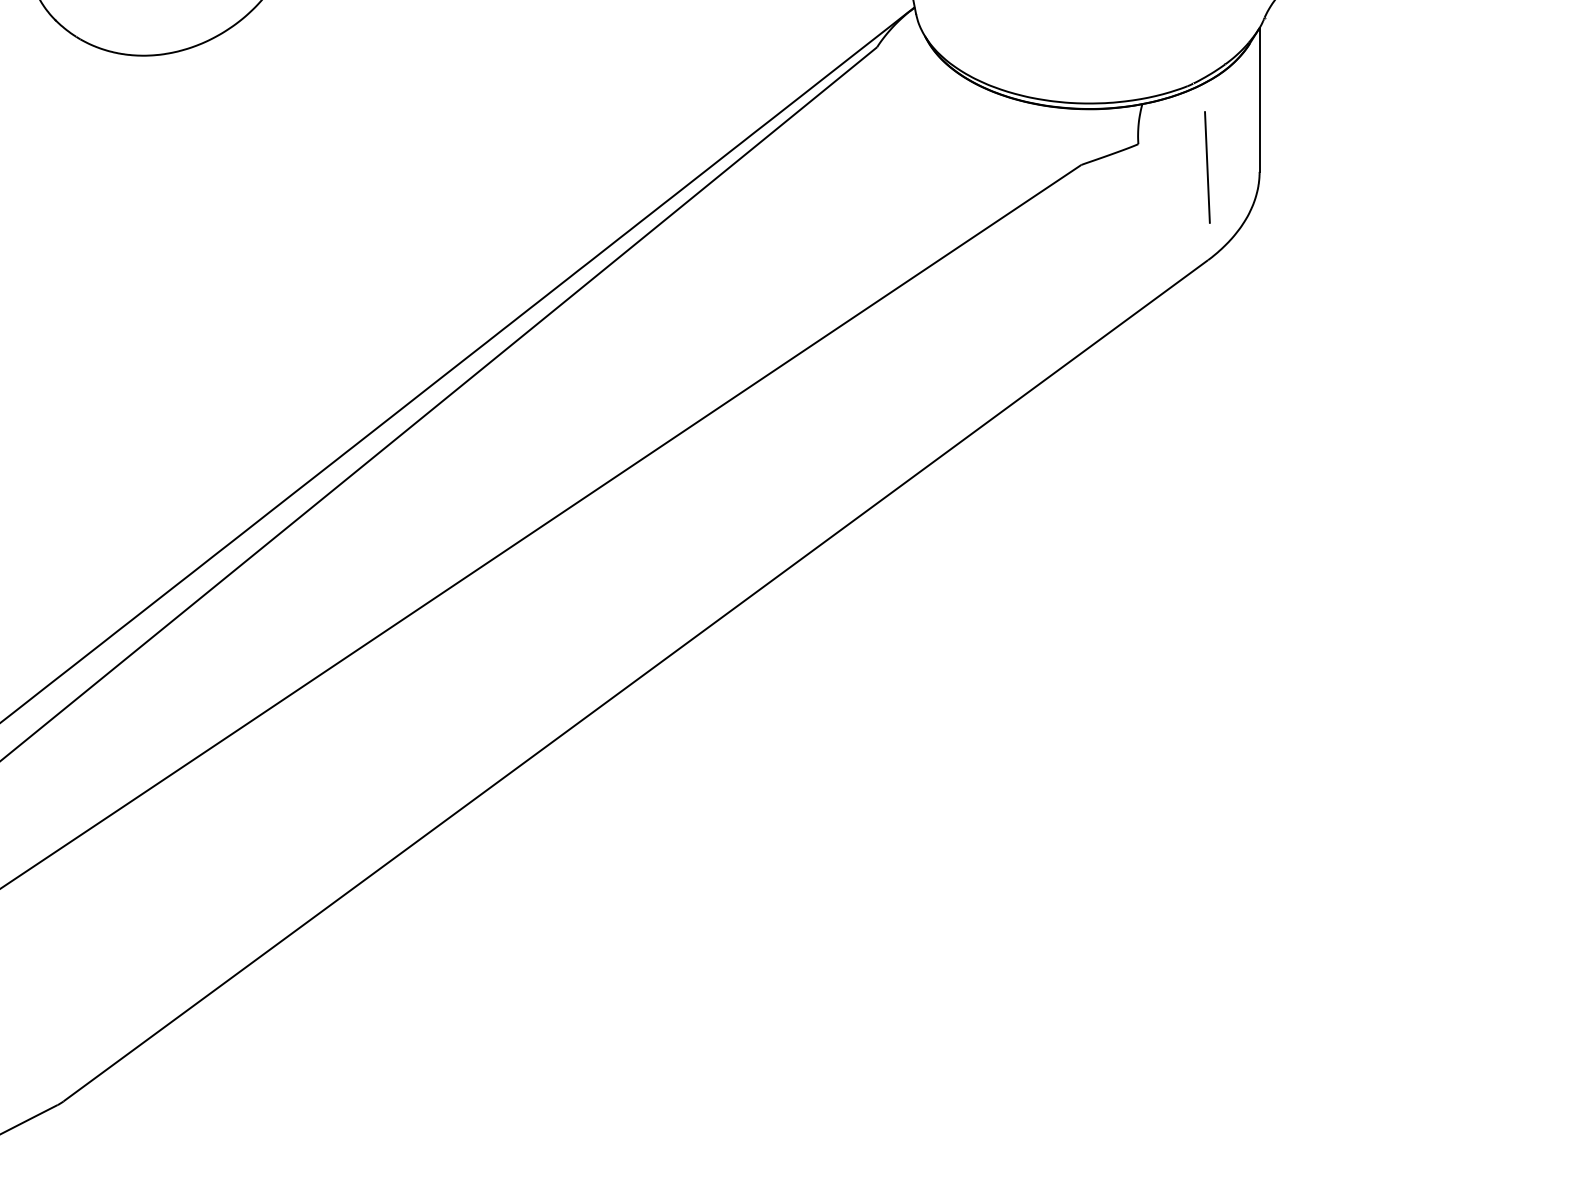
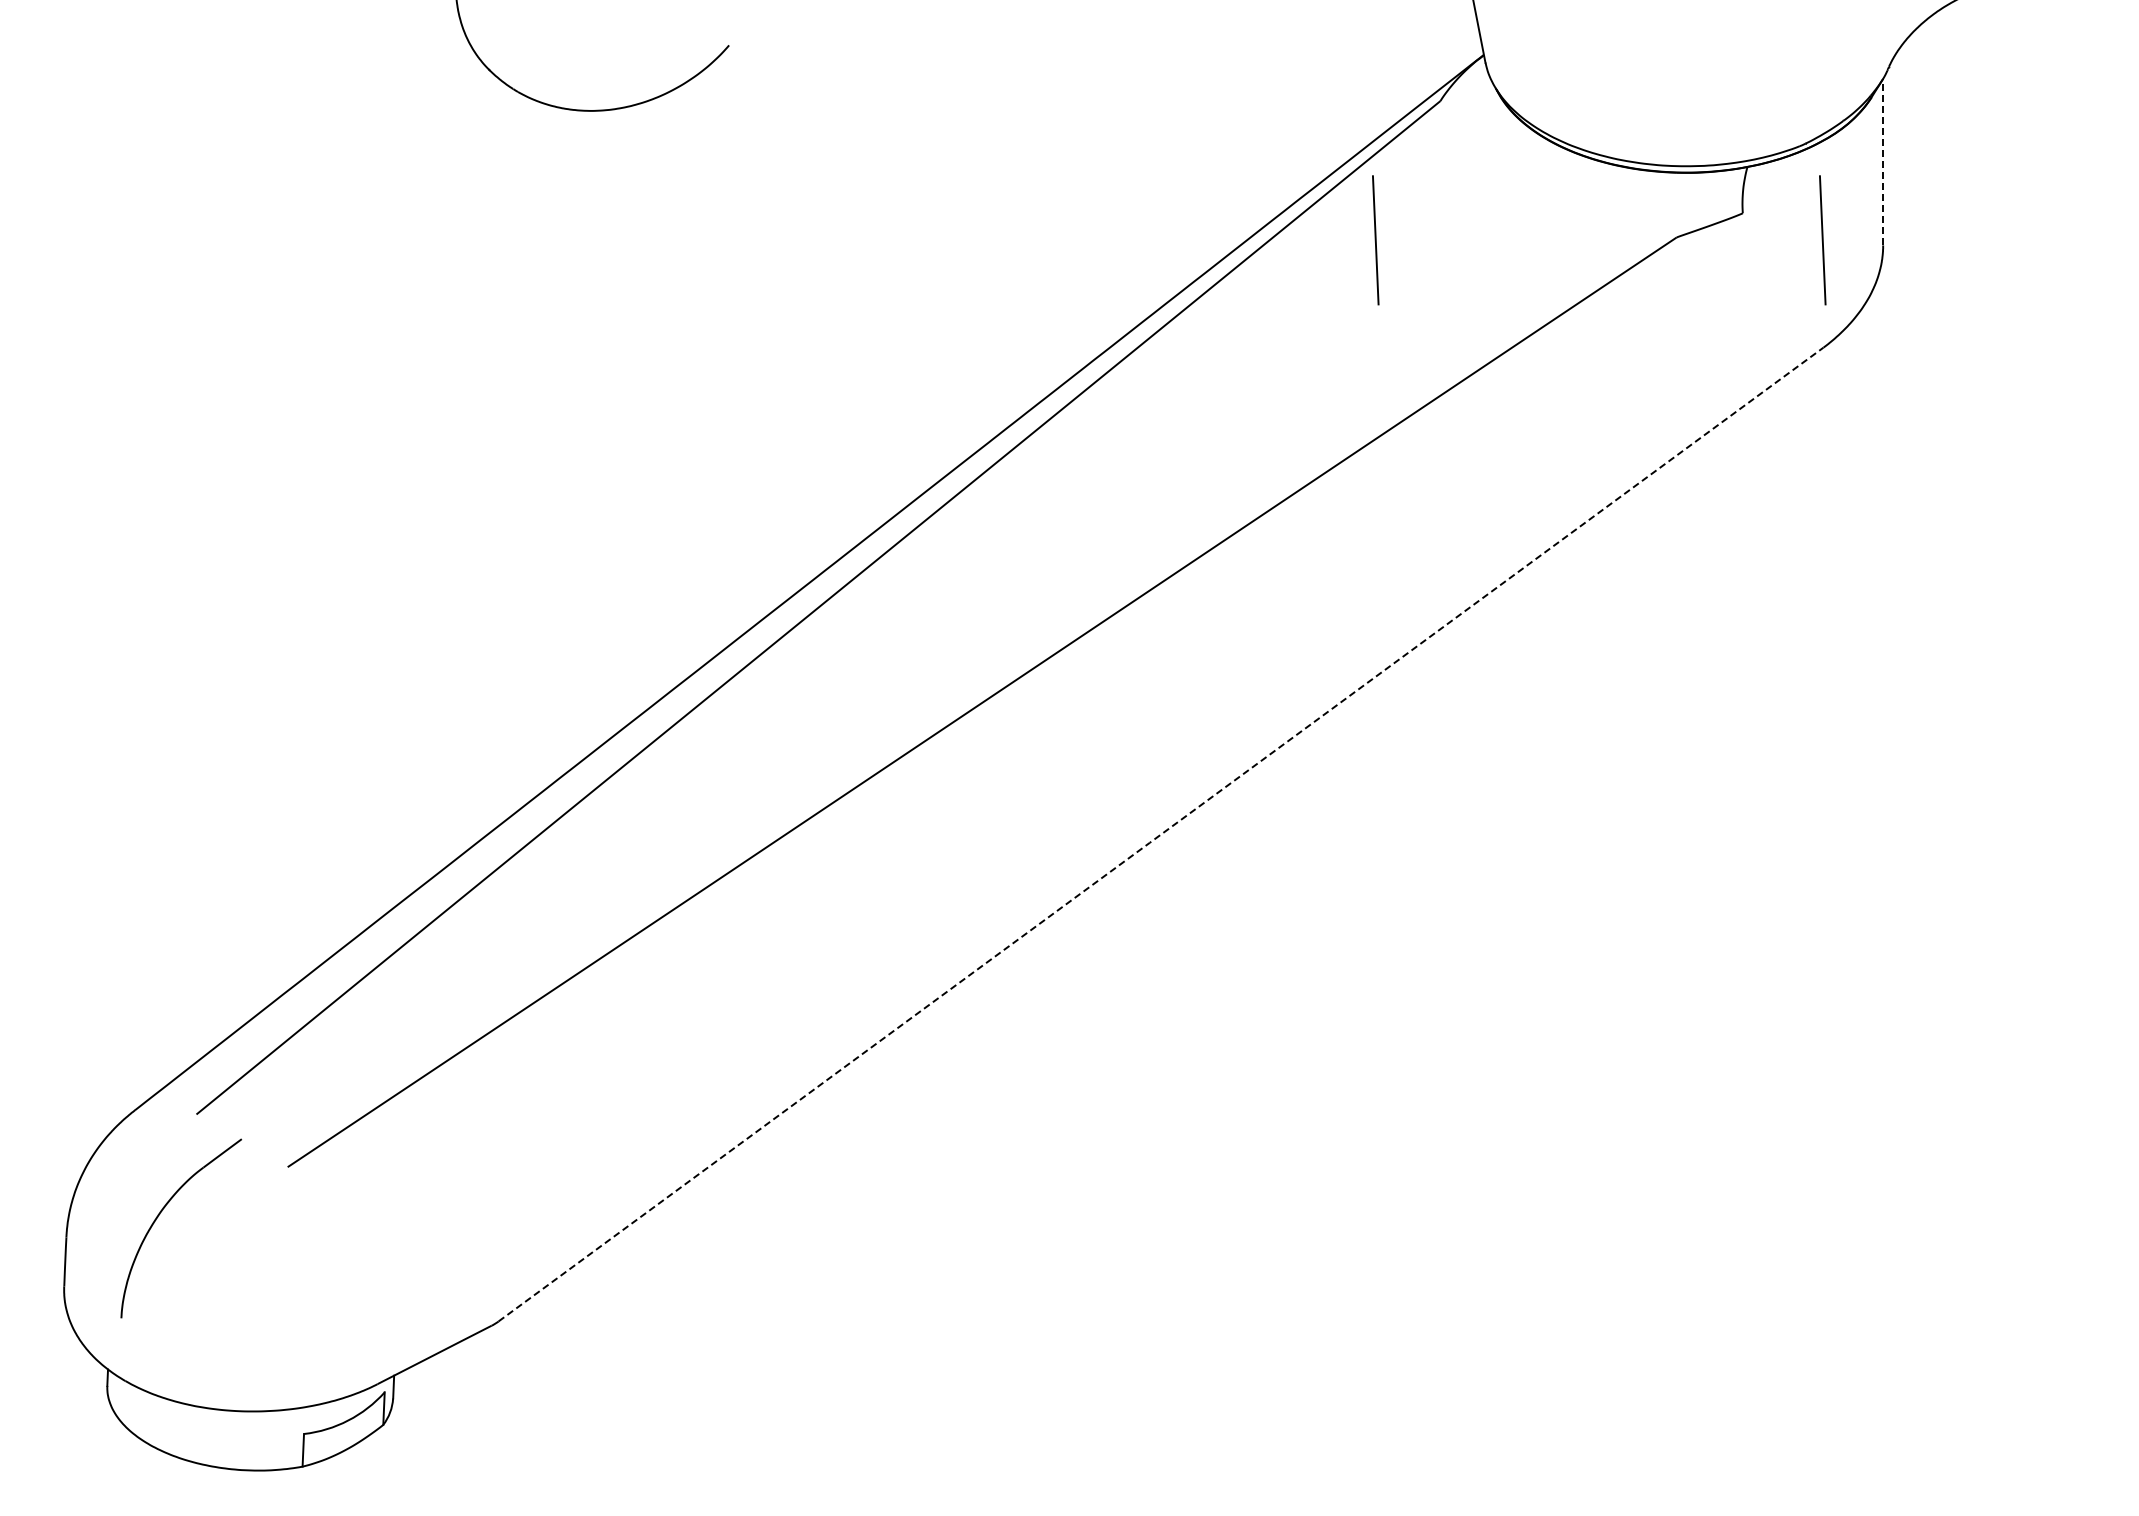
line: (1259, 99) -> (1883, 161), solid -> dashed
line: (821, 167) -> (1375, 240), added
line: (635, 681) -> (1160, 835), solid -> dashed

